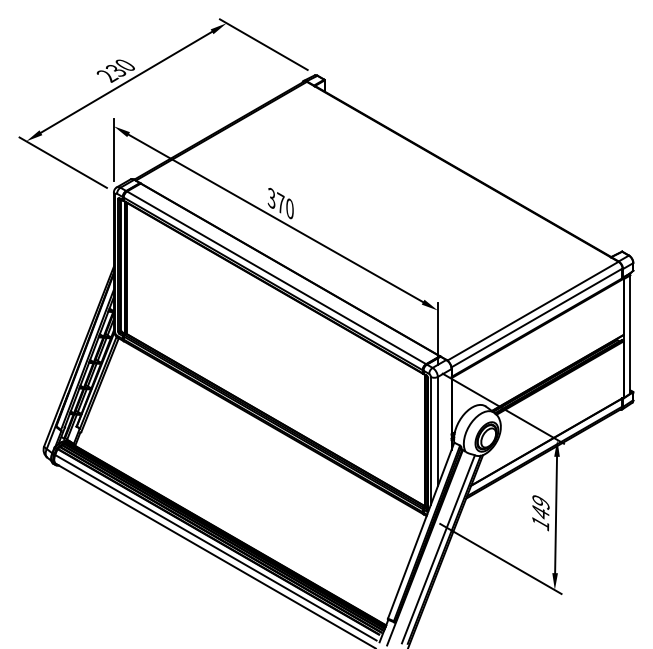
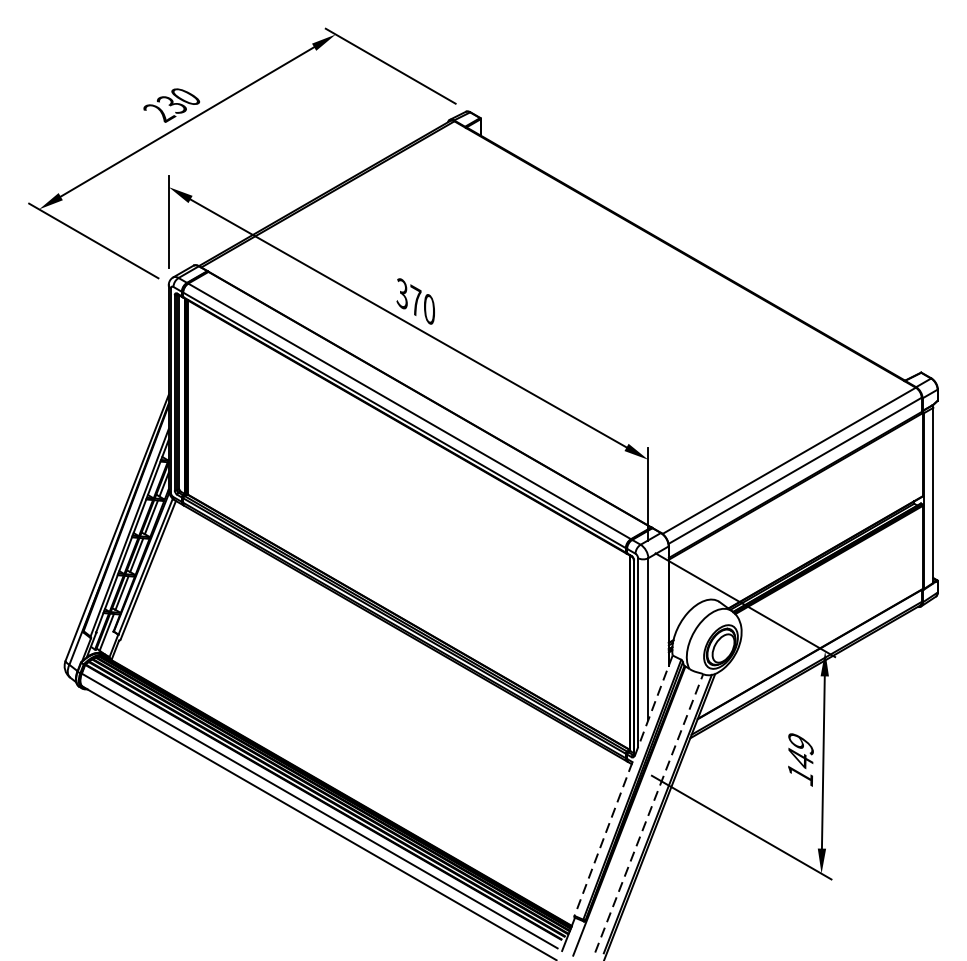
line: (420, 531) -> (622, 786), solid -> dashed
line: (438, 549) -> (649, 813), solid -> dashed

